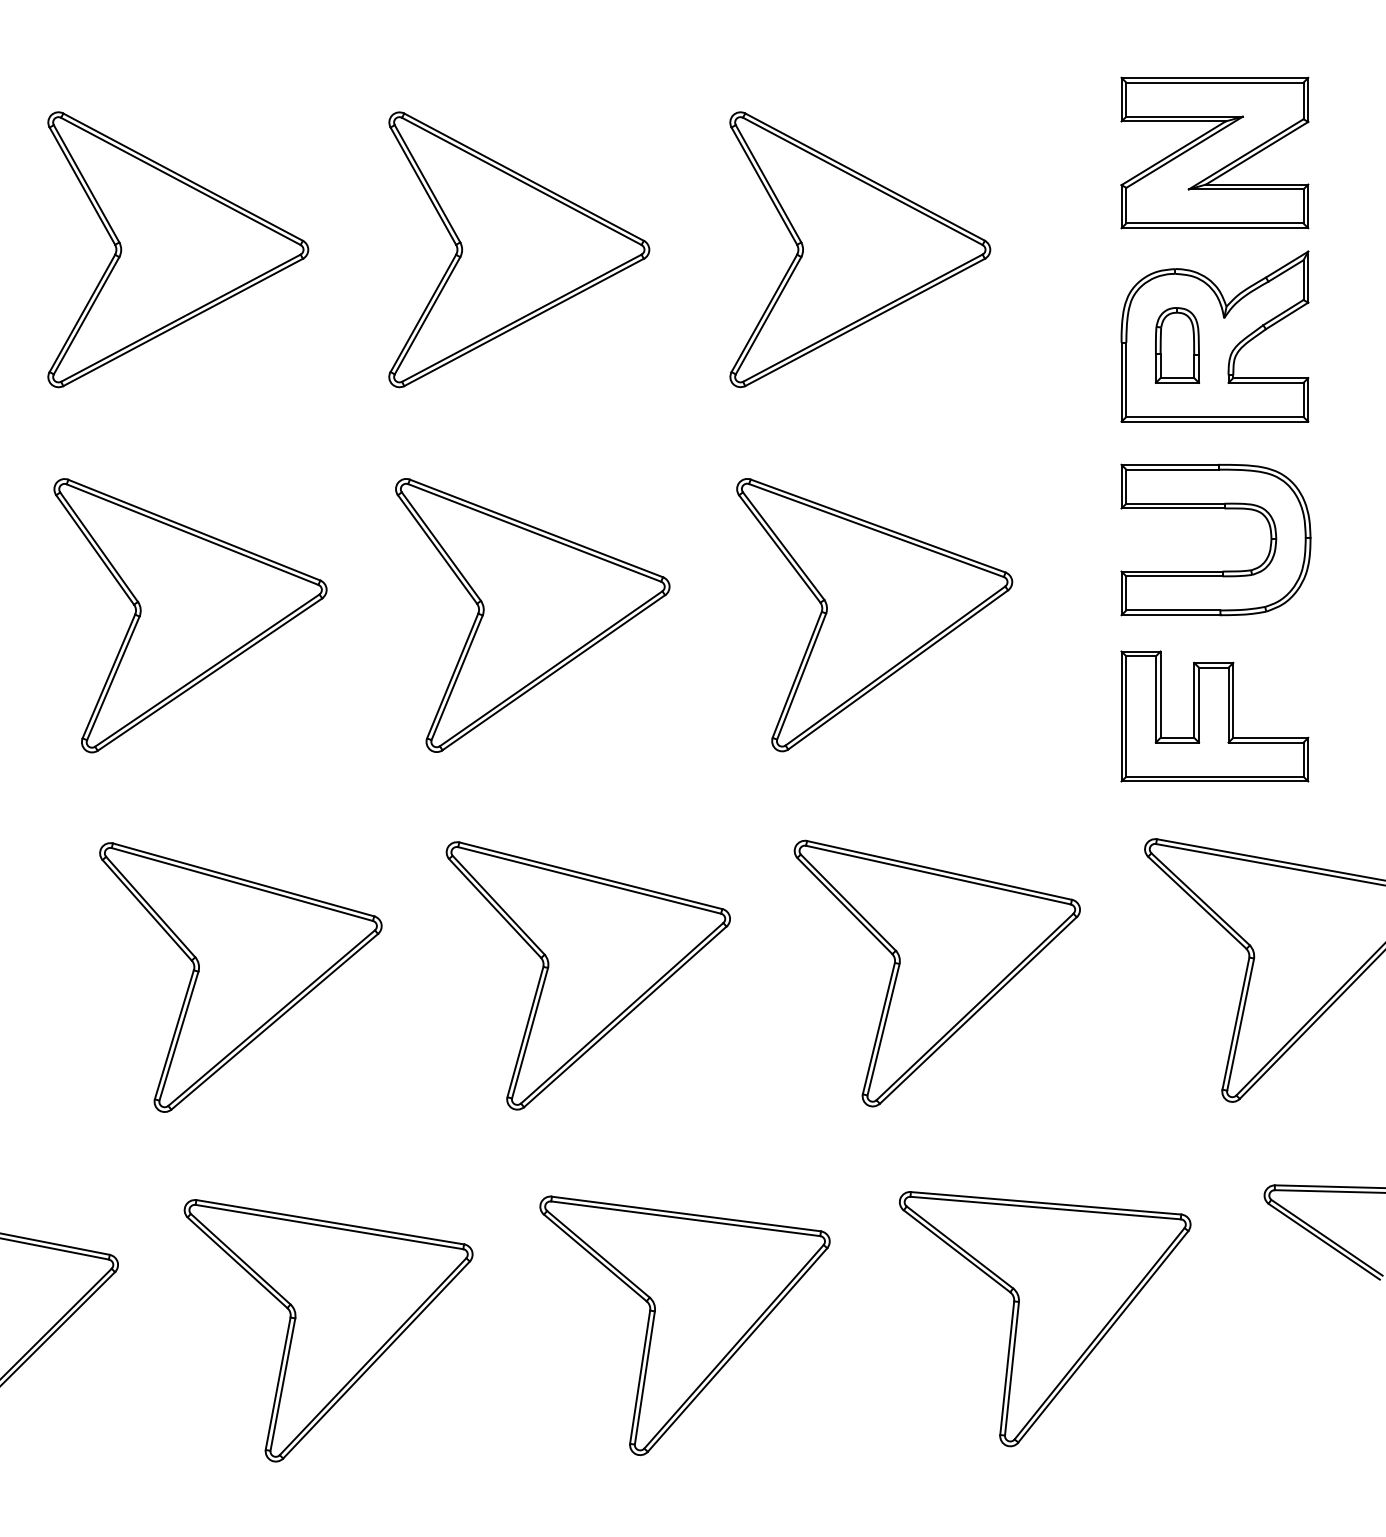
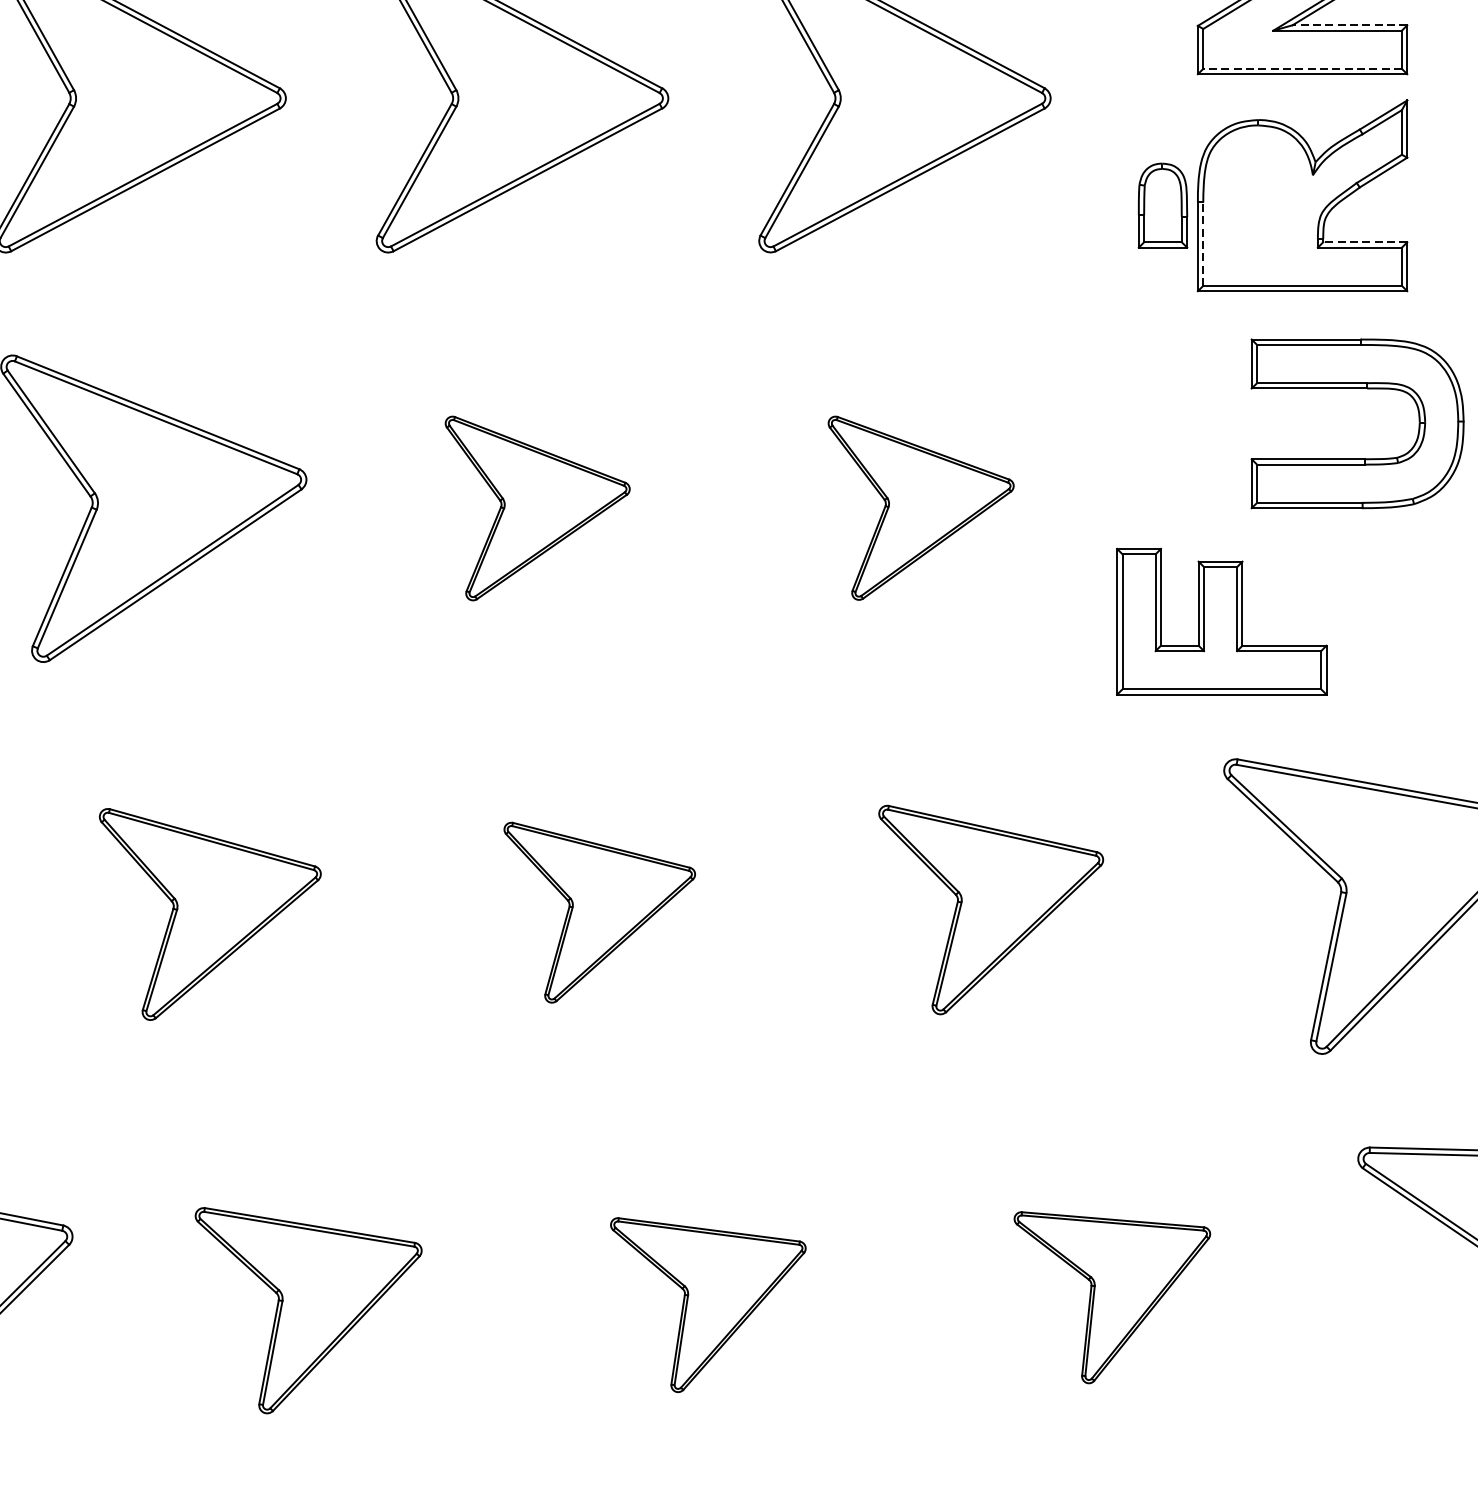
line: (1256, 184) -> (1349, 25), solid -> dashed
line: (1214, 223) -> (1302, 68), solid -> dashed
part: (1177, 345) -> (1163, 205), moved
line: (1270, 378) -> (1364, 242), solid -> dashed
line: (1126, 379) -> (1203, 243), solid -> dashed
part: (1215, 508) -> (1357, 388), moved
part: (532, 615) -> (537, 508), size x0.6
part: (874, 615) -> (920, 508), size x0.6
part: (1214, 716) -> (1221, 621), moved
part: (936, 973) -> (990, 909), size x0.7
part: (587, 975) -> (598, 912), size x0.6
part: (240, 977) -> (209, 914), size x0.7
part: (1045, 1319) -> (1112, 1297), size x0.6
part: (684, 1325) -> (707, 1304), size x0.6
part: (328, 1330) -> (308, 1310), size x0.7

